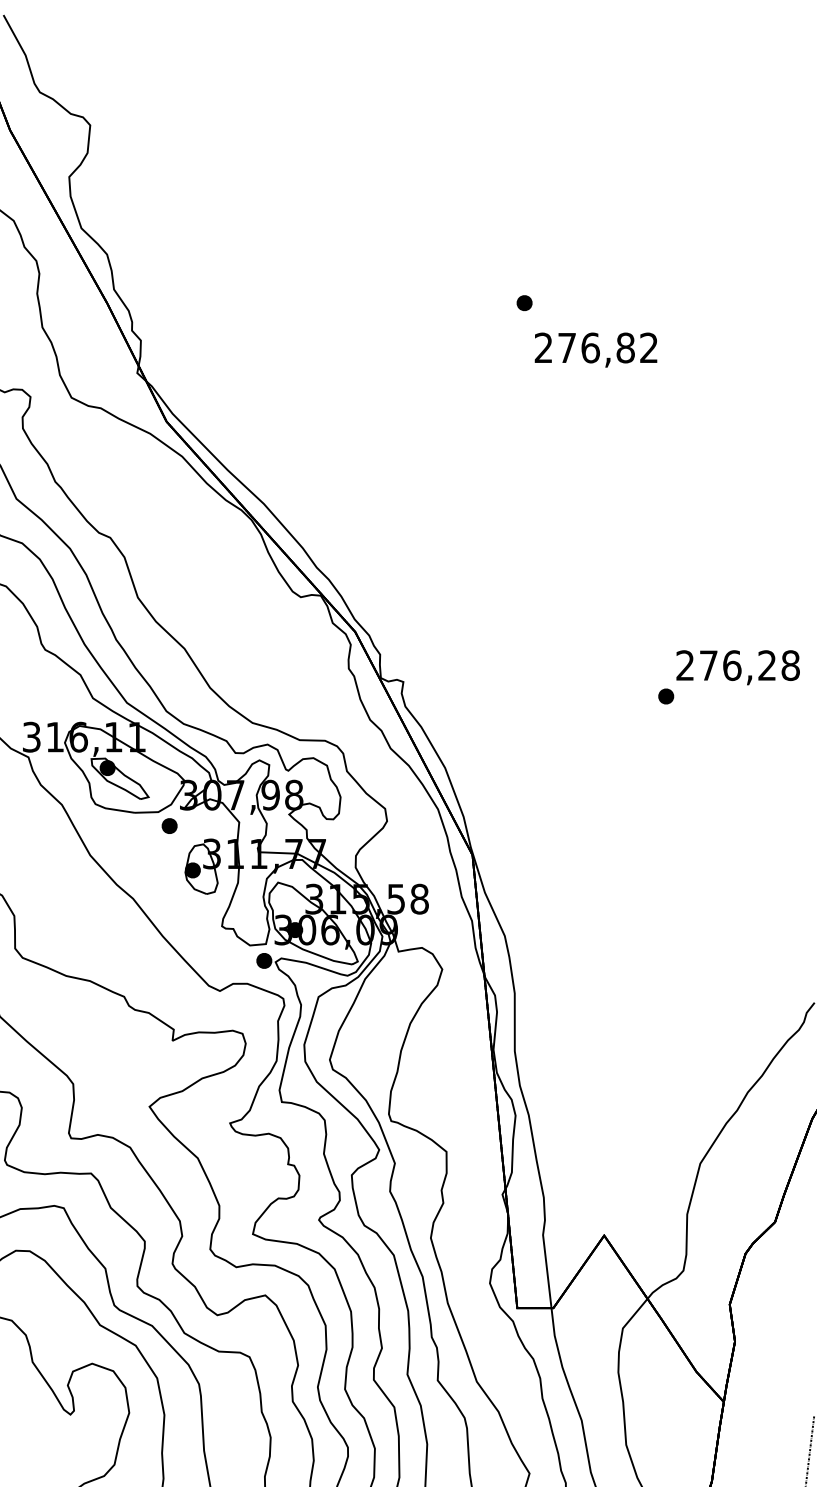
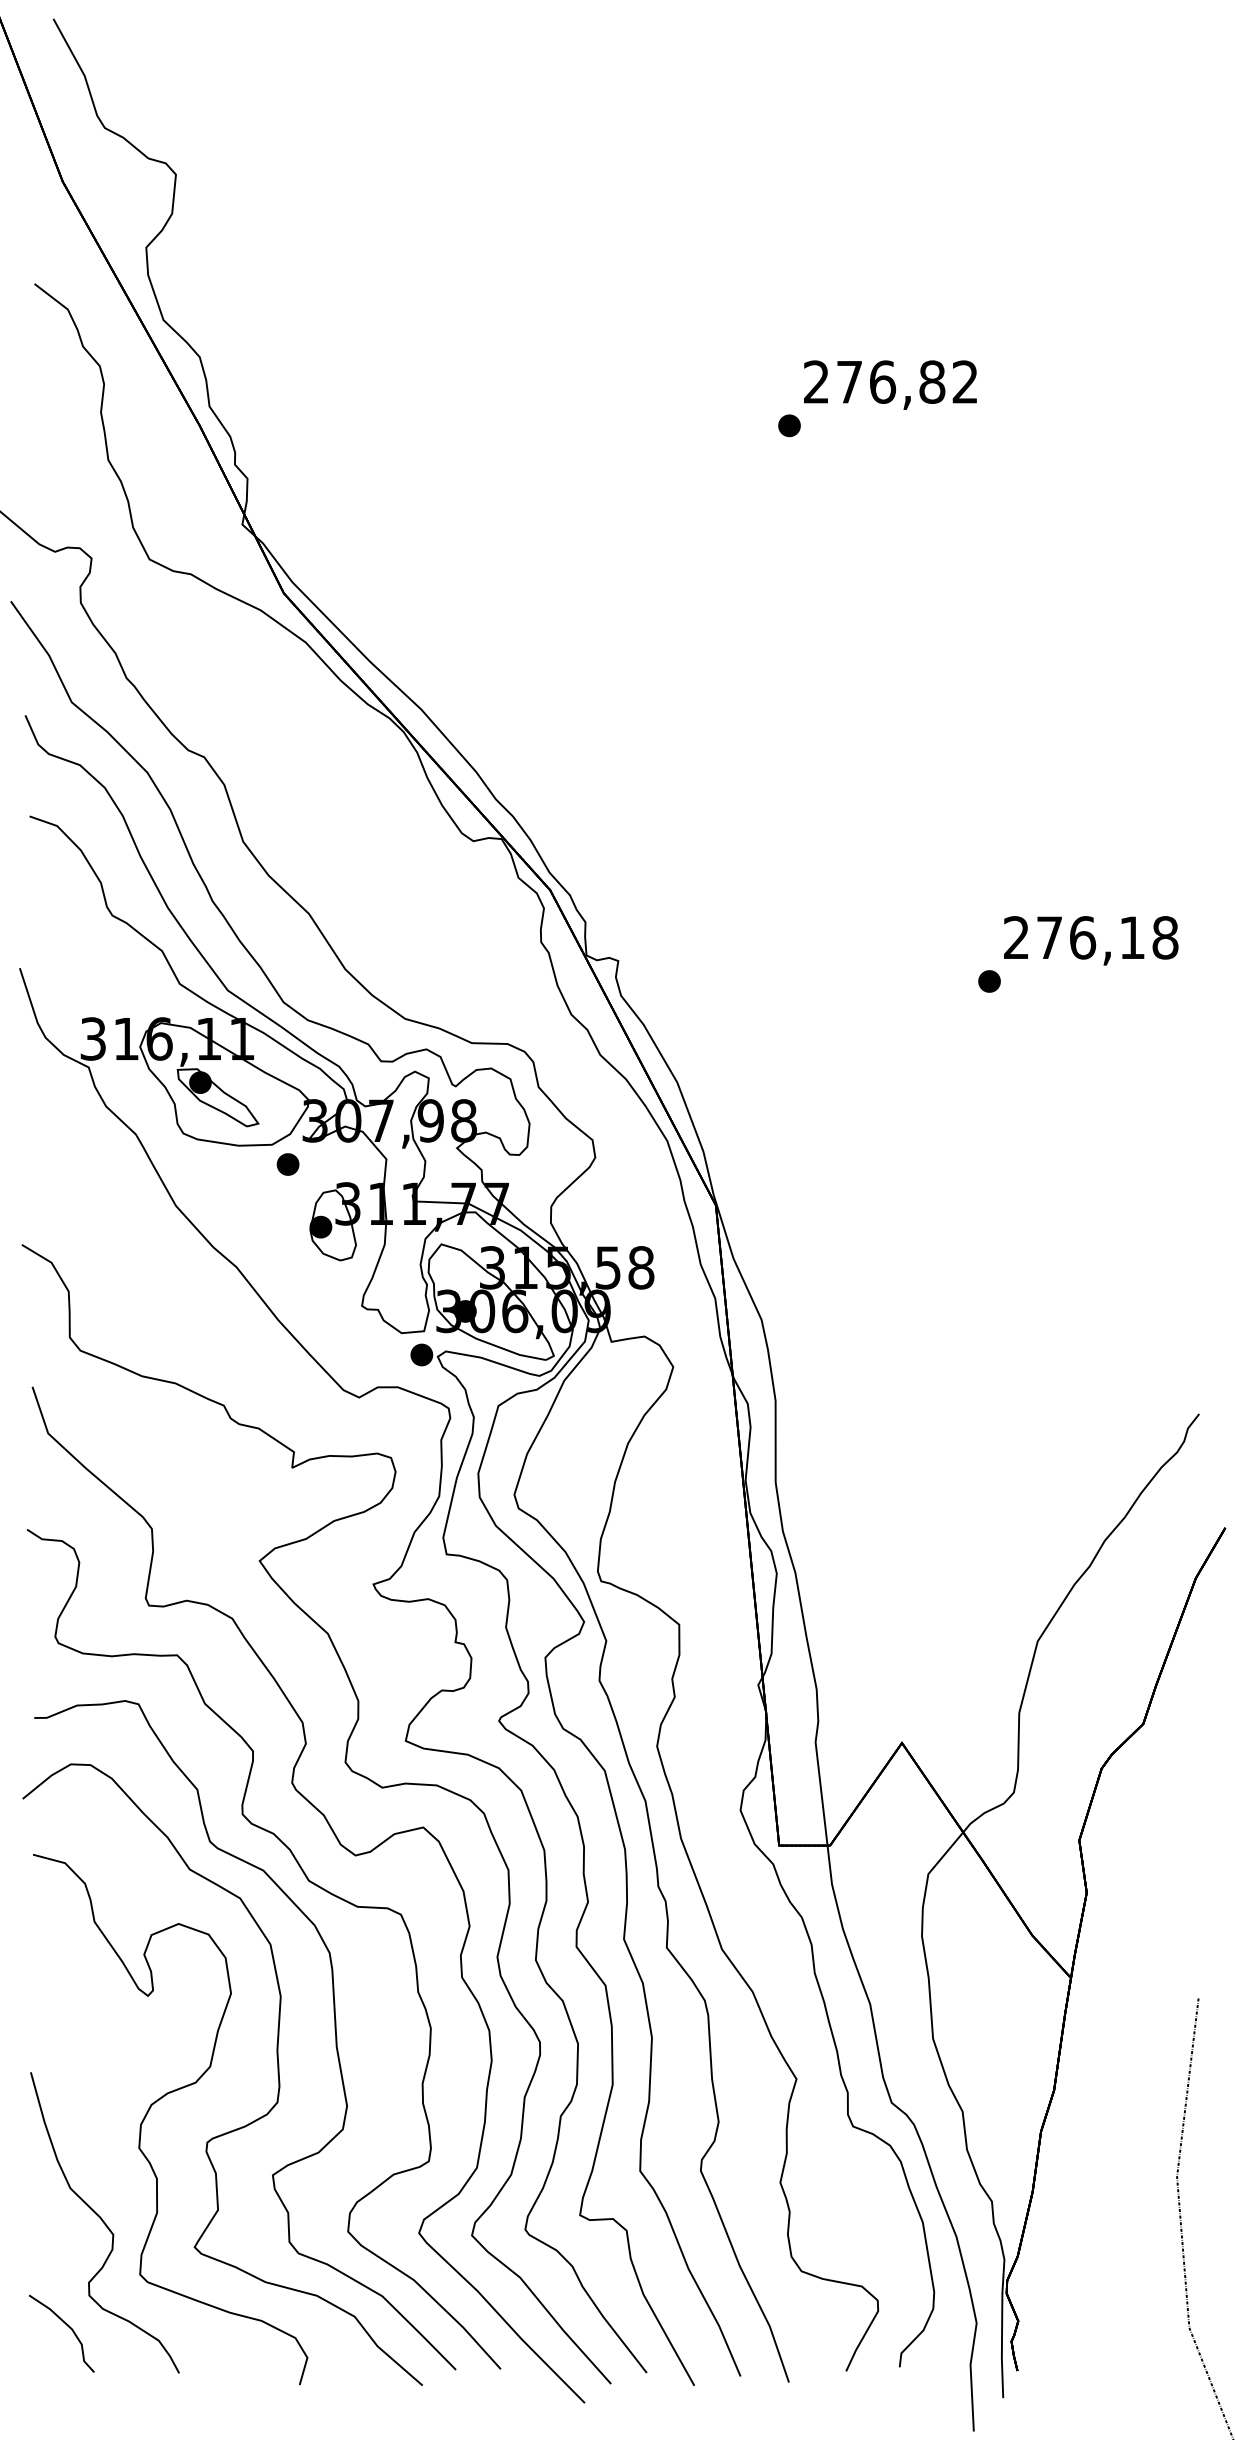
text: (596, 349) -> (890, 384), moved
text: (766, 665) -> (1131, 937), 276,28 -> 276,18

